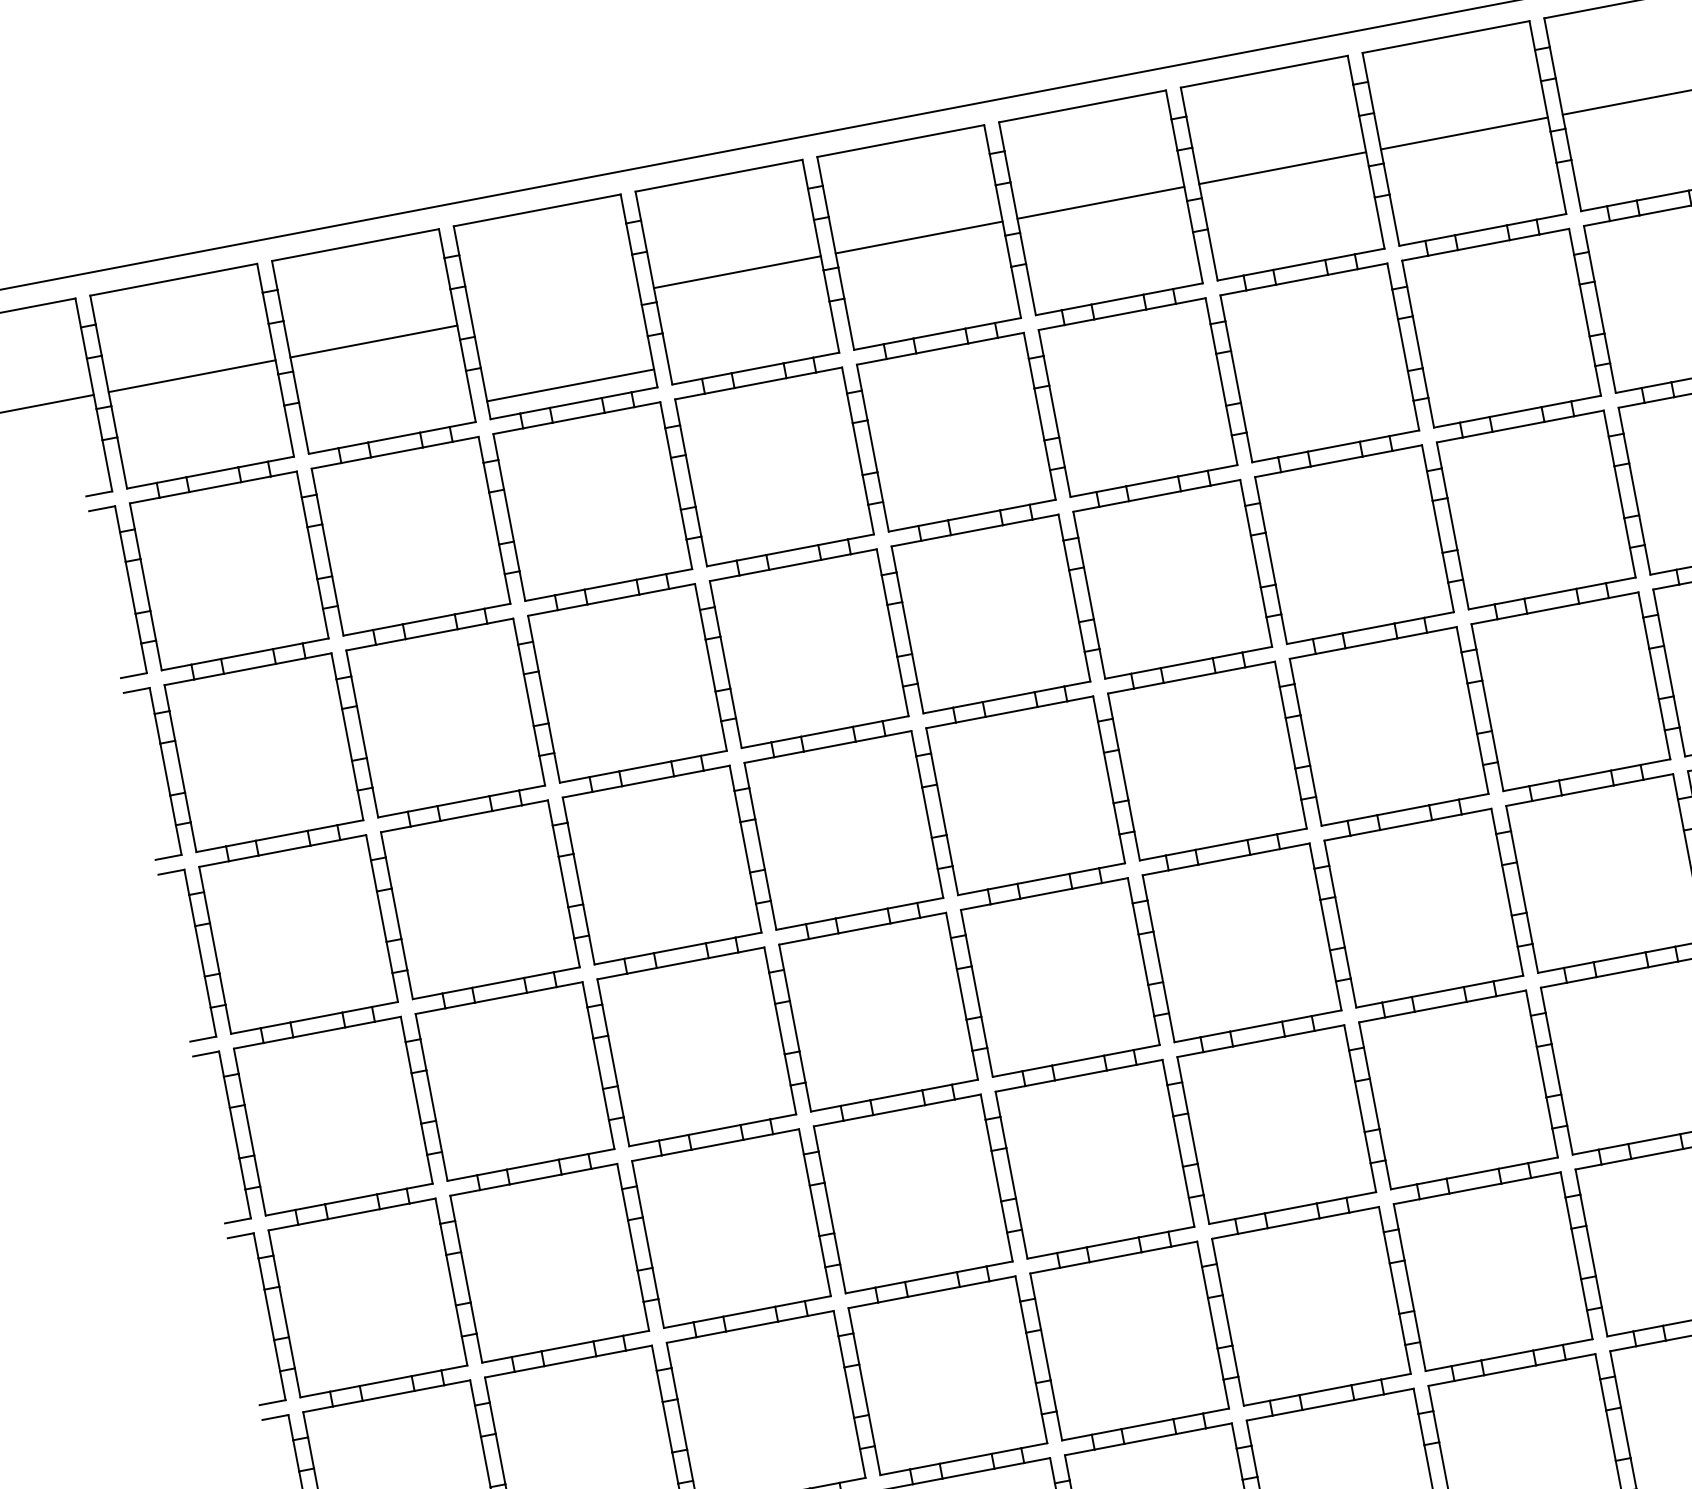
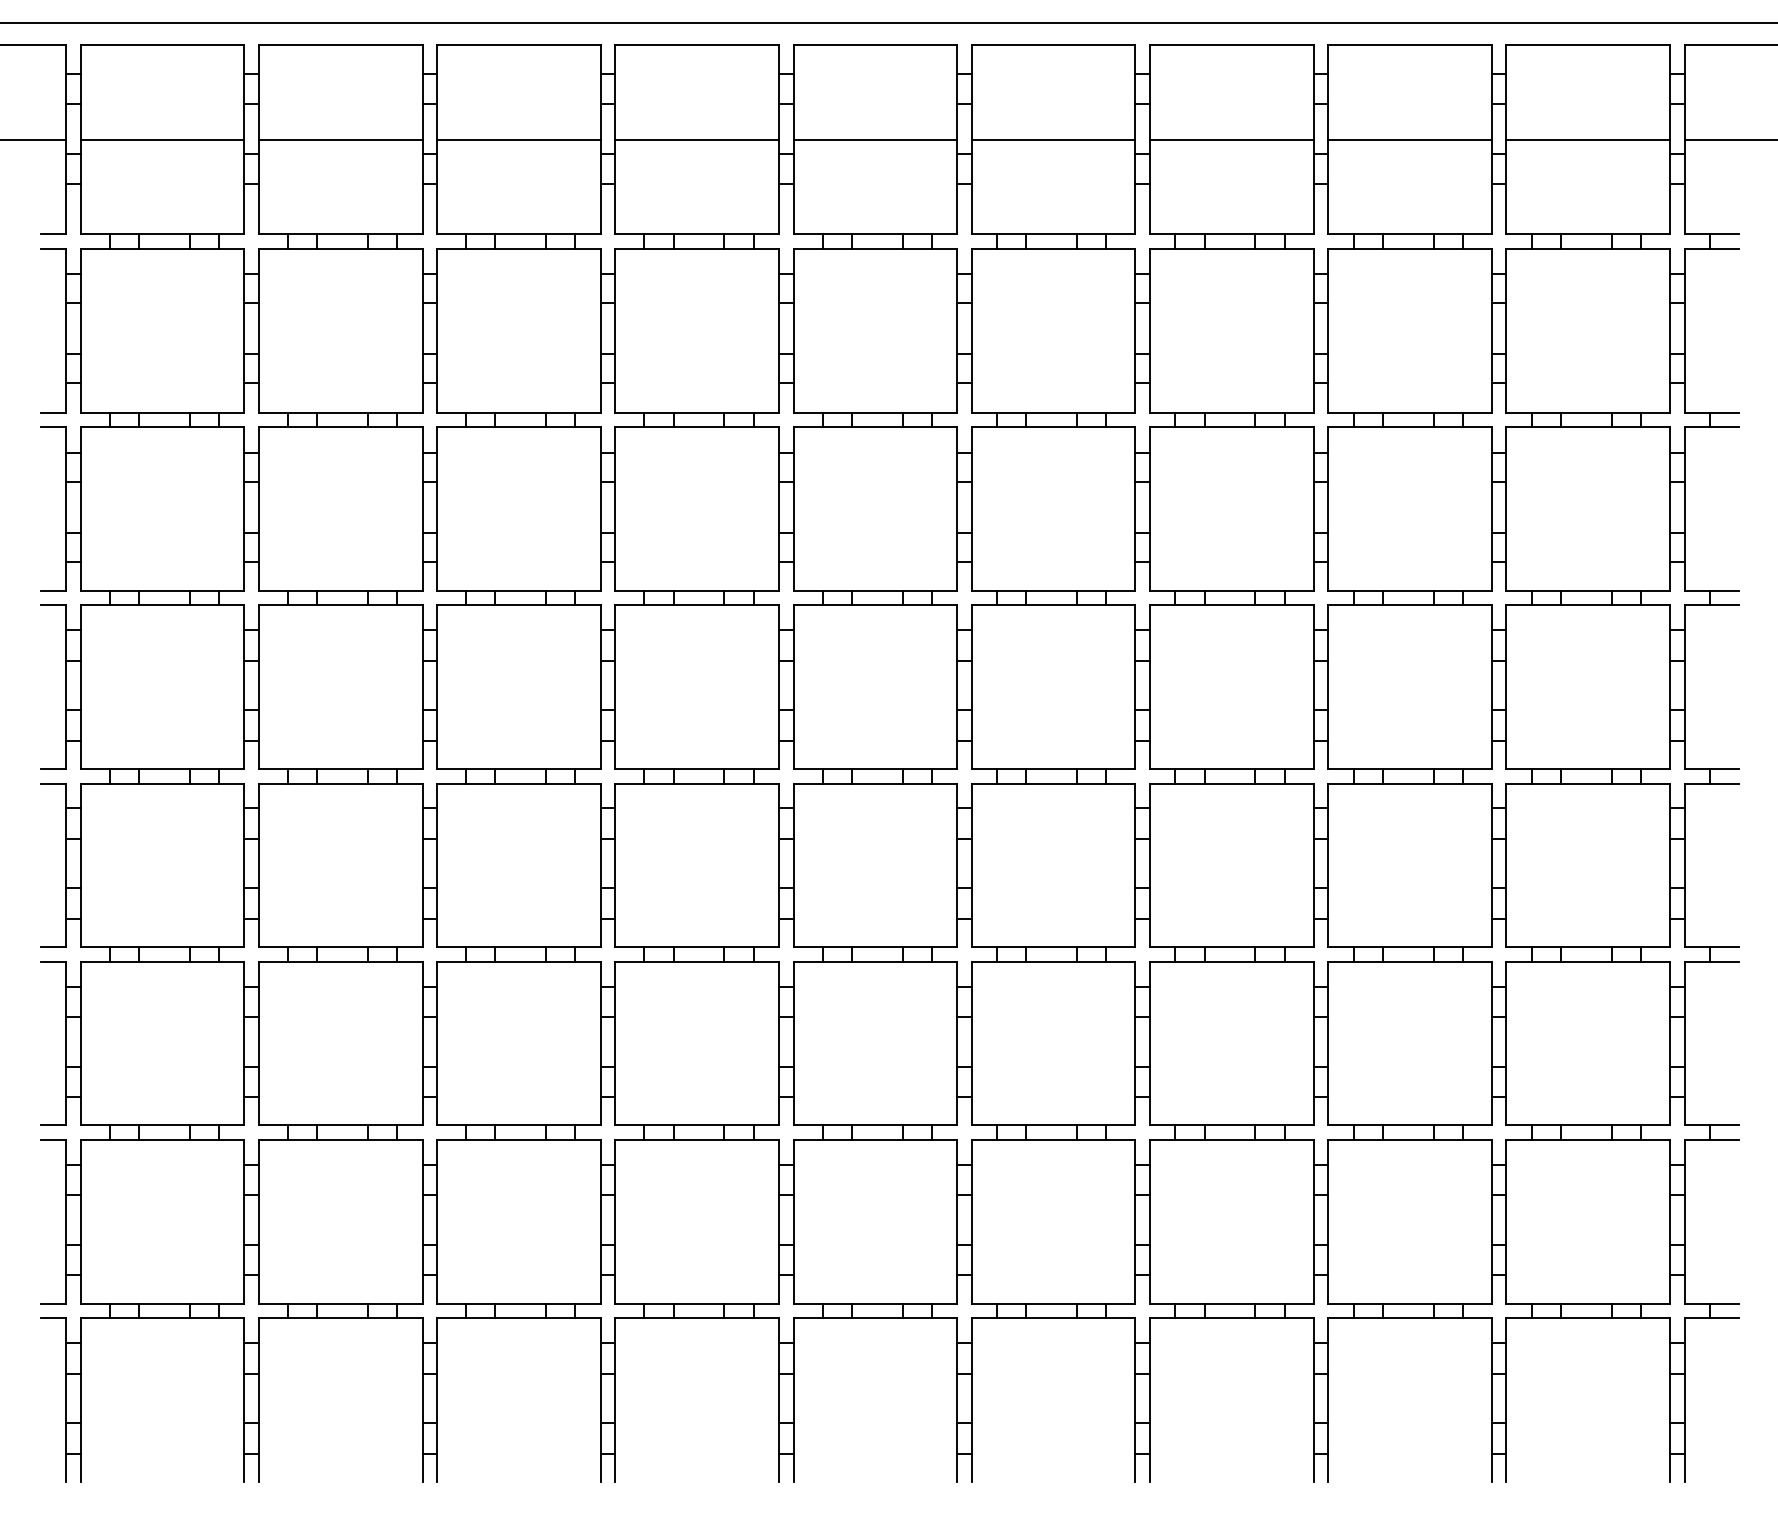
line: (570, 385) -> (518, 139), moved

